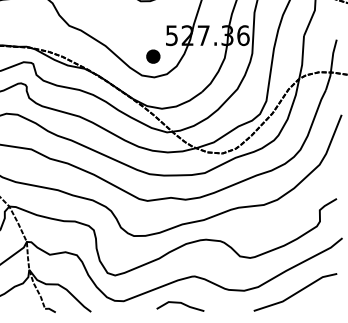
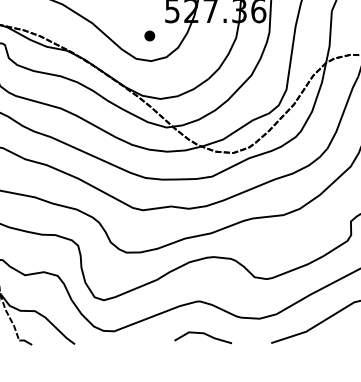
part: (152, 56) -> (148, 35), size x0.62
line: (181, 304) -> (204, 335), moved

